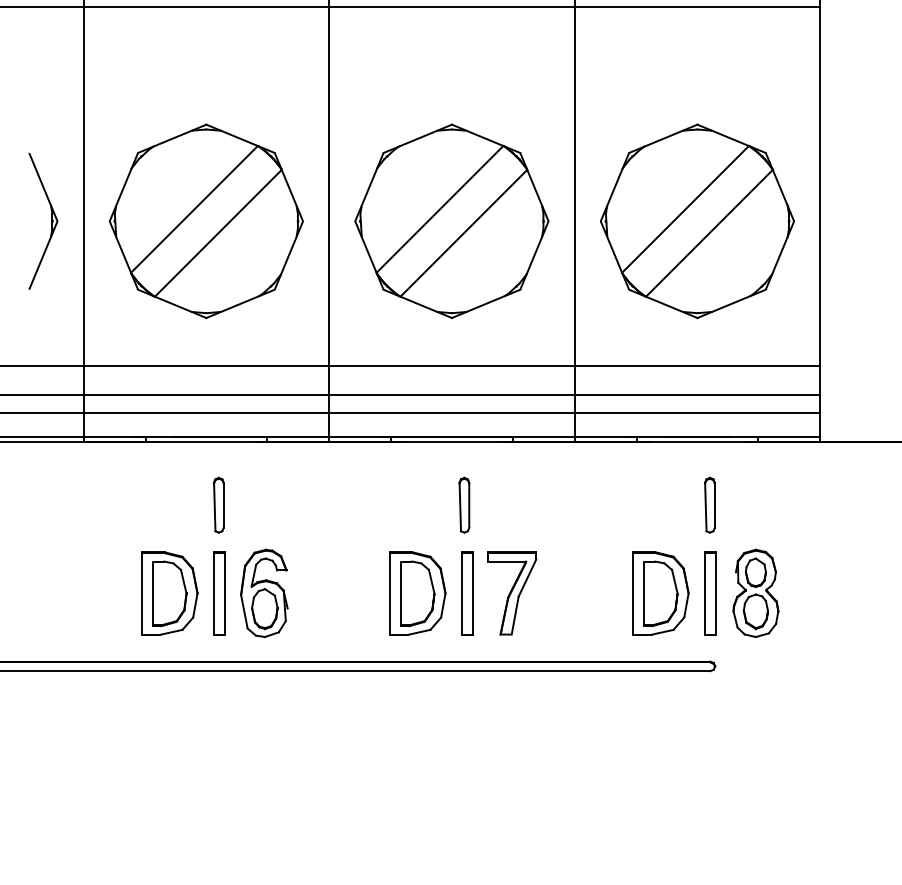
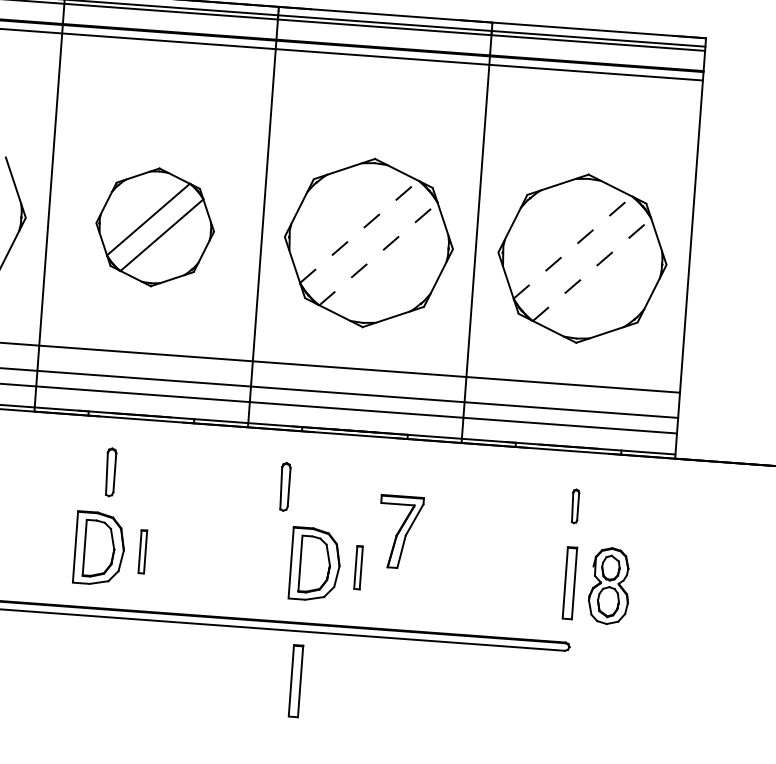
line: (439, 209) -> (358, 231), solid -> dashed
line: (685, 209) -> (572, 247), solid -> dashed
part: (205, 221) -> (154, 227), size x0.7
line: (463, 233) -> (378, 254), solid -> dashed
line: (709, 233) -> (592, 270), solid -> dashed
part: (218, 504) -> (110, 471), moved
part: (464, 504) -> (285, 486), moved
part: (709, 504) -> (574, 505), size x0.7
part: (264, 592) -> (182, 553), removed
part: (219, 593) -> (142, 551), size x0.6
part: (467, 593) -> (358, 567), size x0.6
part: (512, 593) -> (400, 532), moved
part: (660, 593) -> (526, 580), removed
part: (405, 728) -> (296, 681), added

